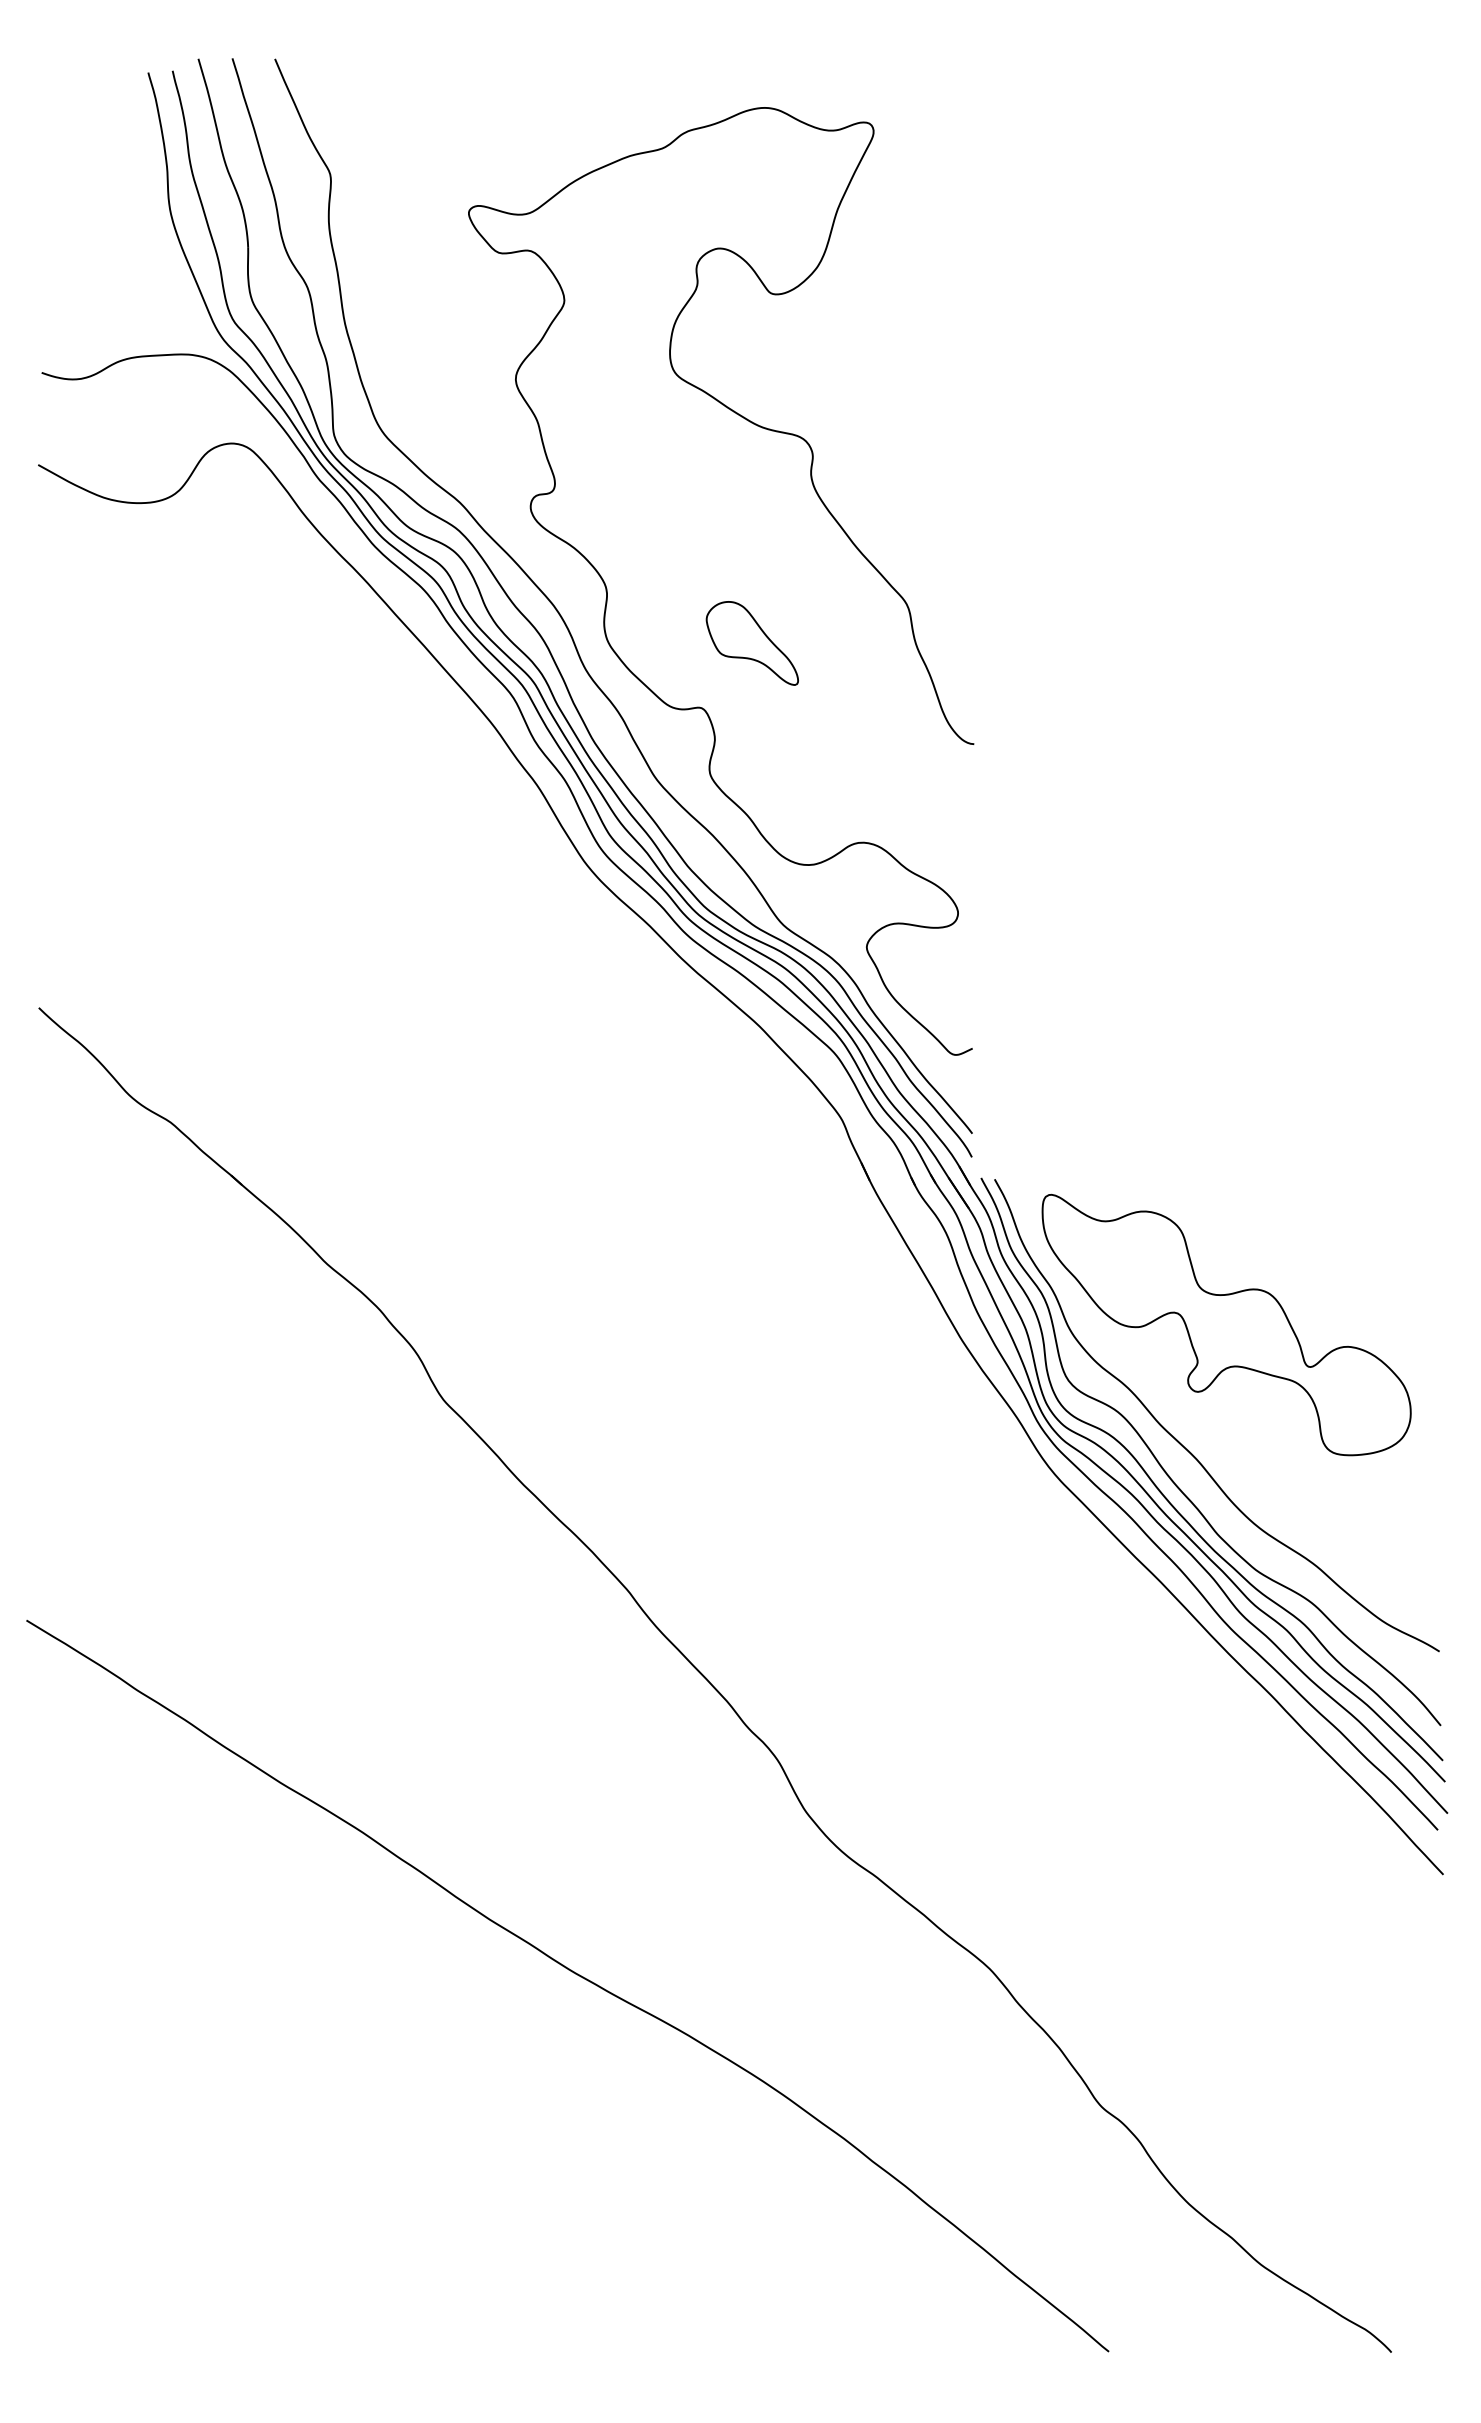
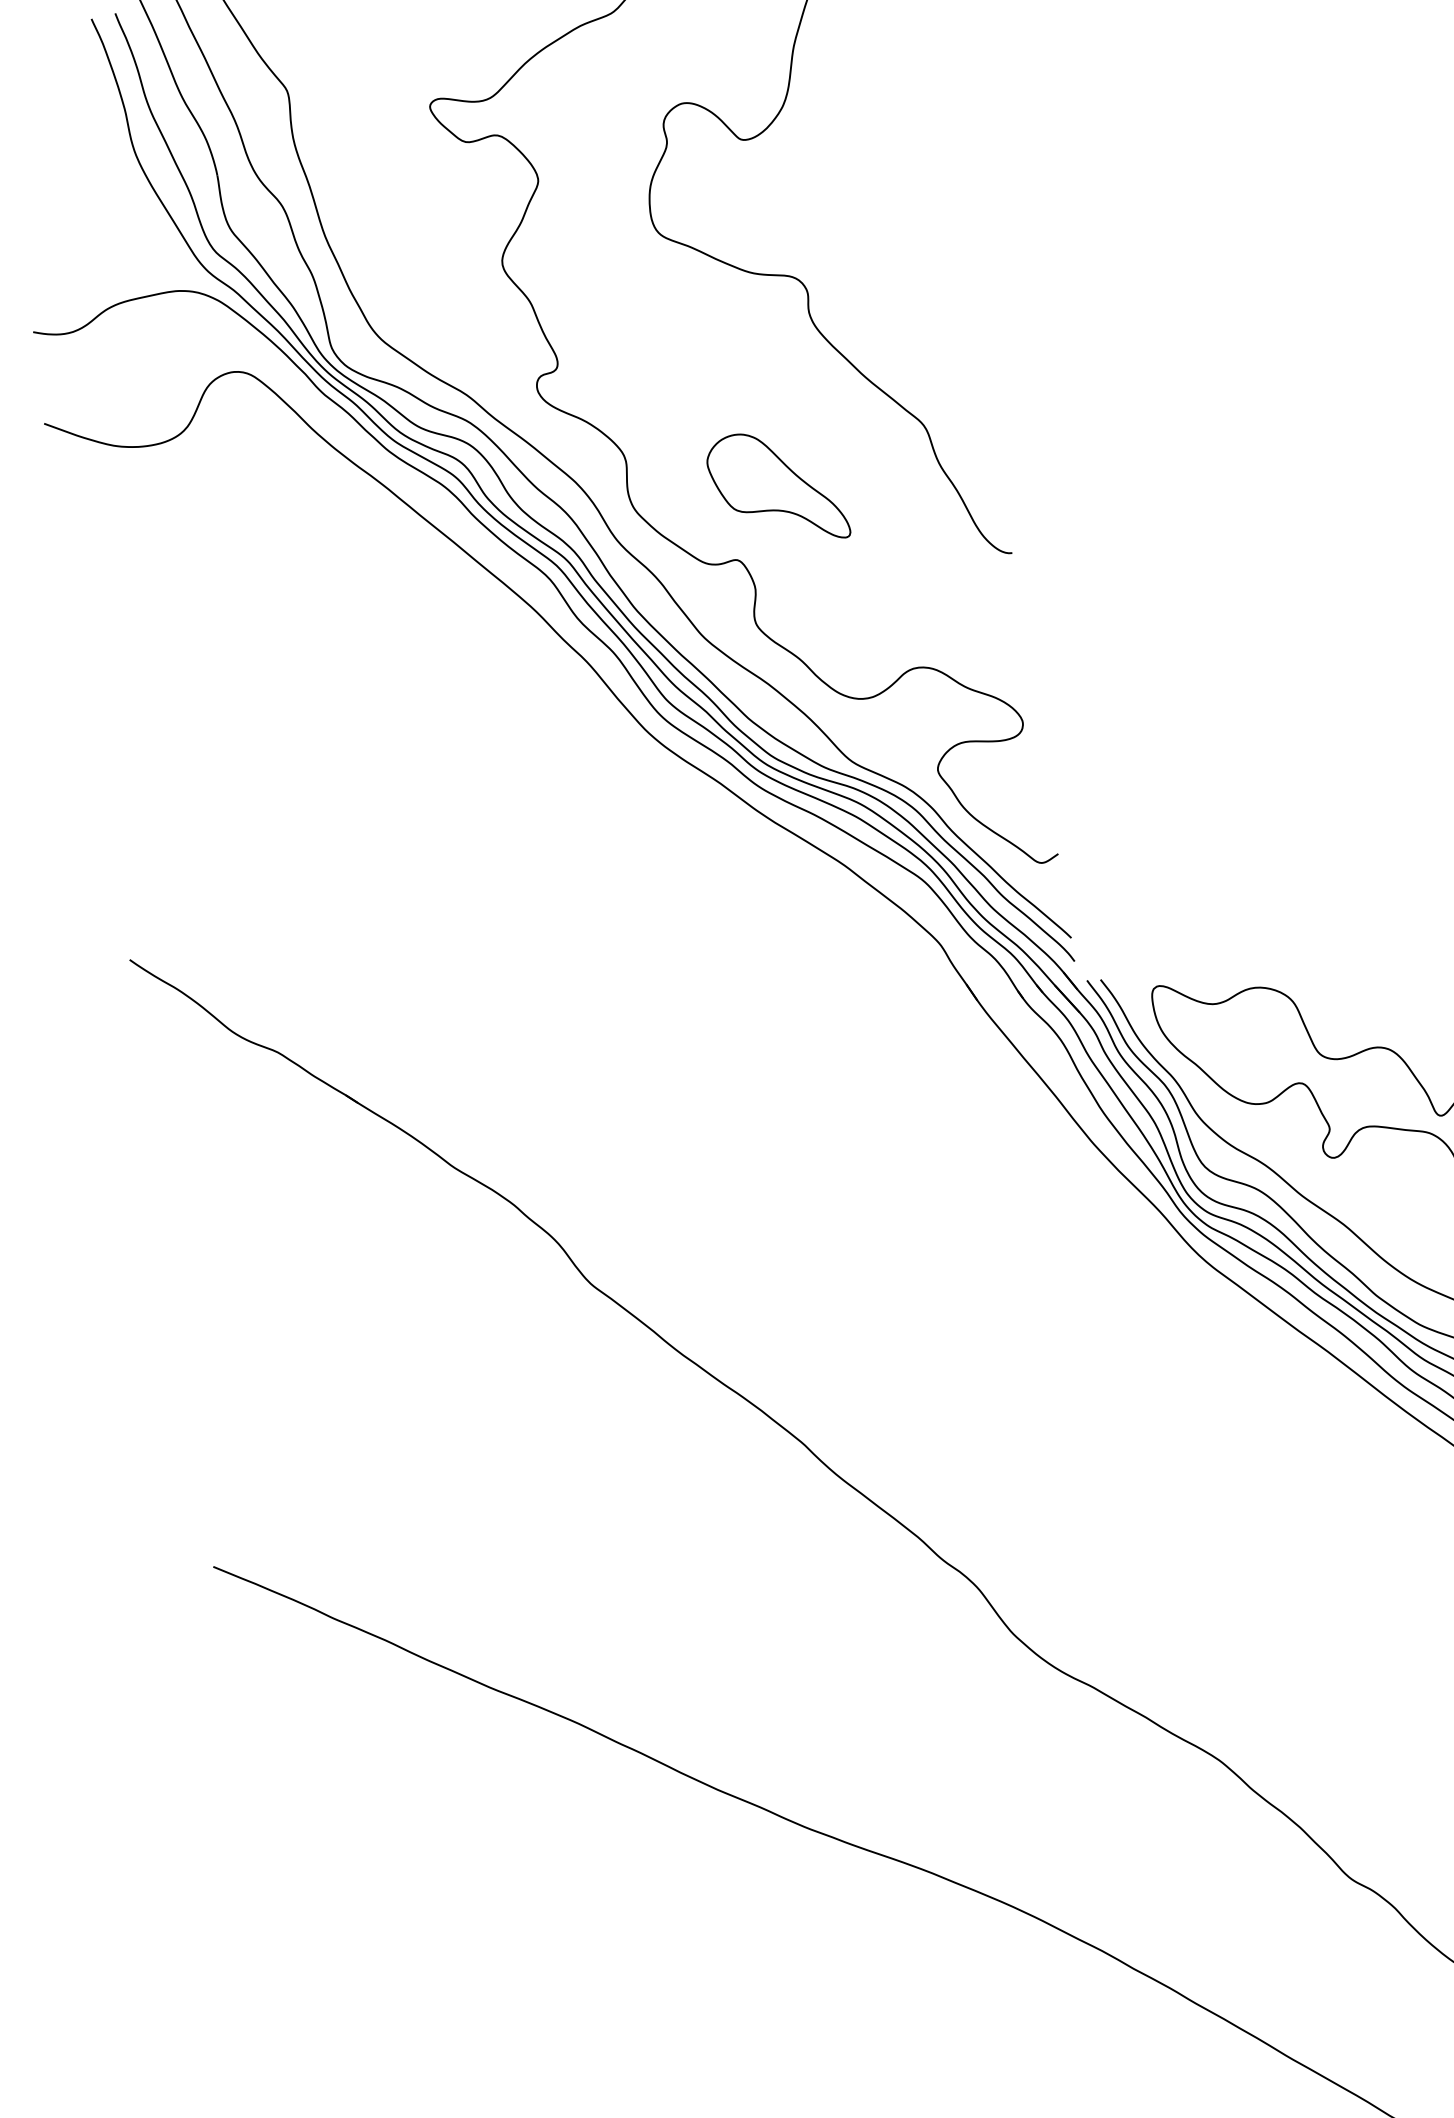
part: (752, 643) -> (777, 488), size x1.43

